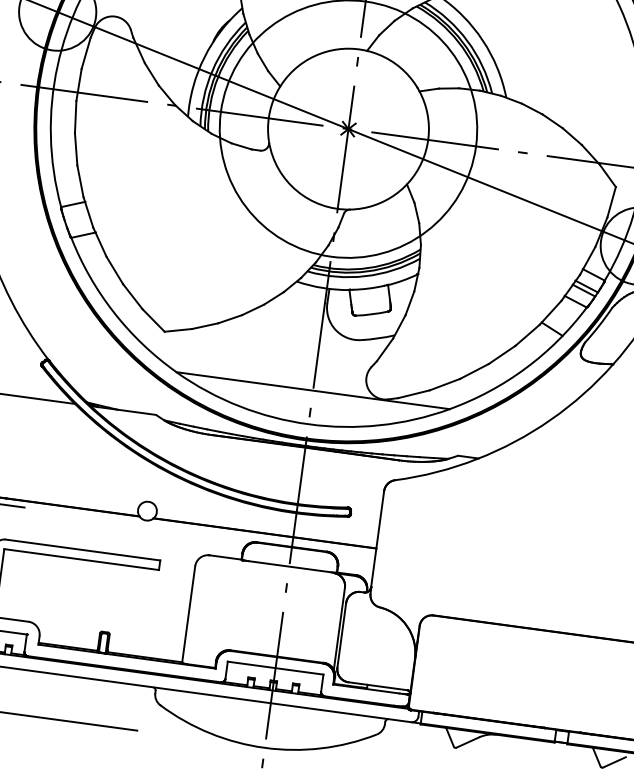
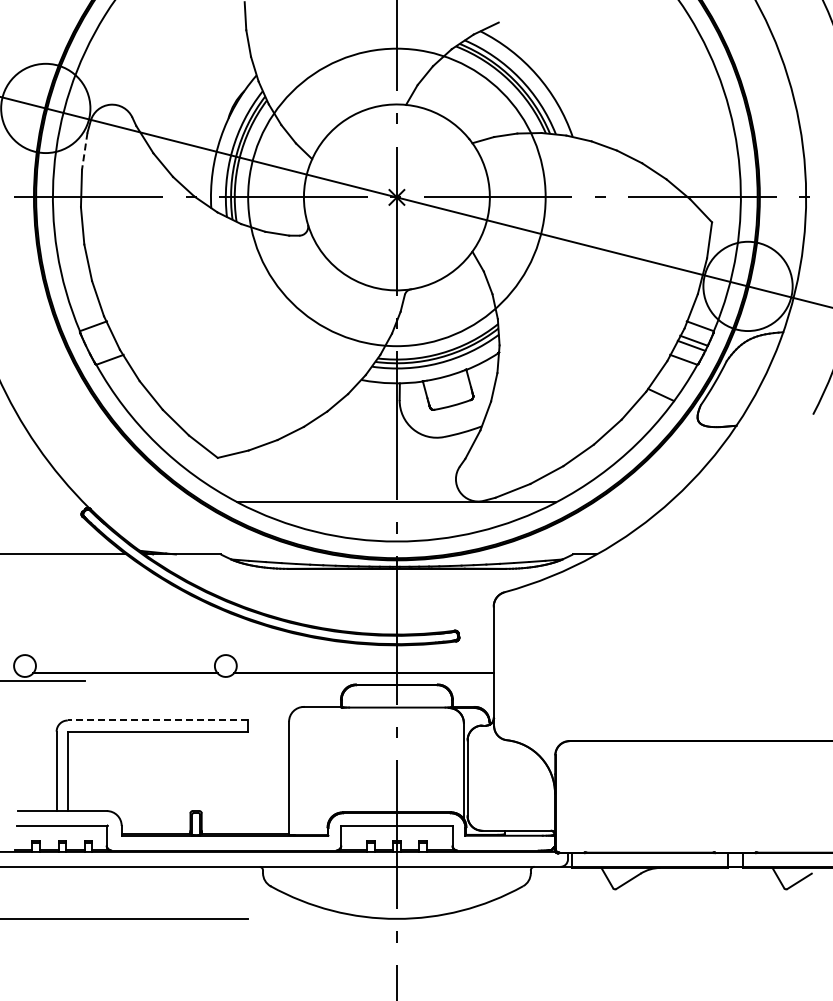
line: (85, 53) -> (84, 151), solid -> dashed
line: (82, 549) -> (157, 720), solid -> dashed

